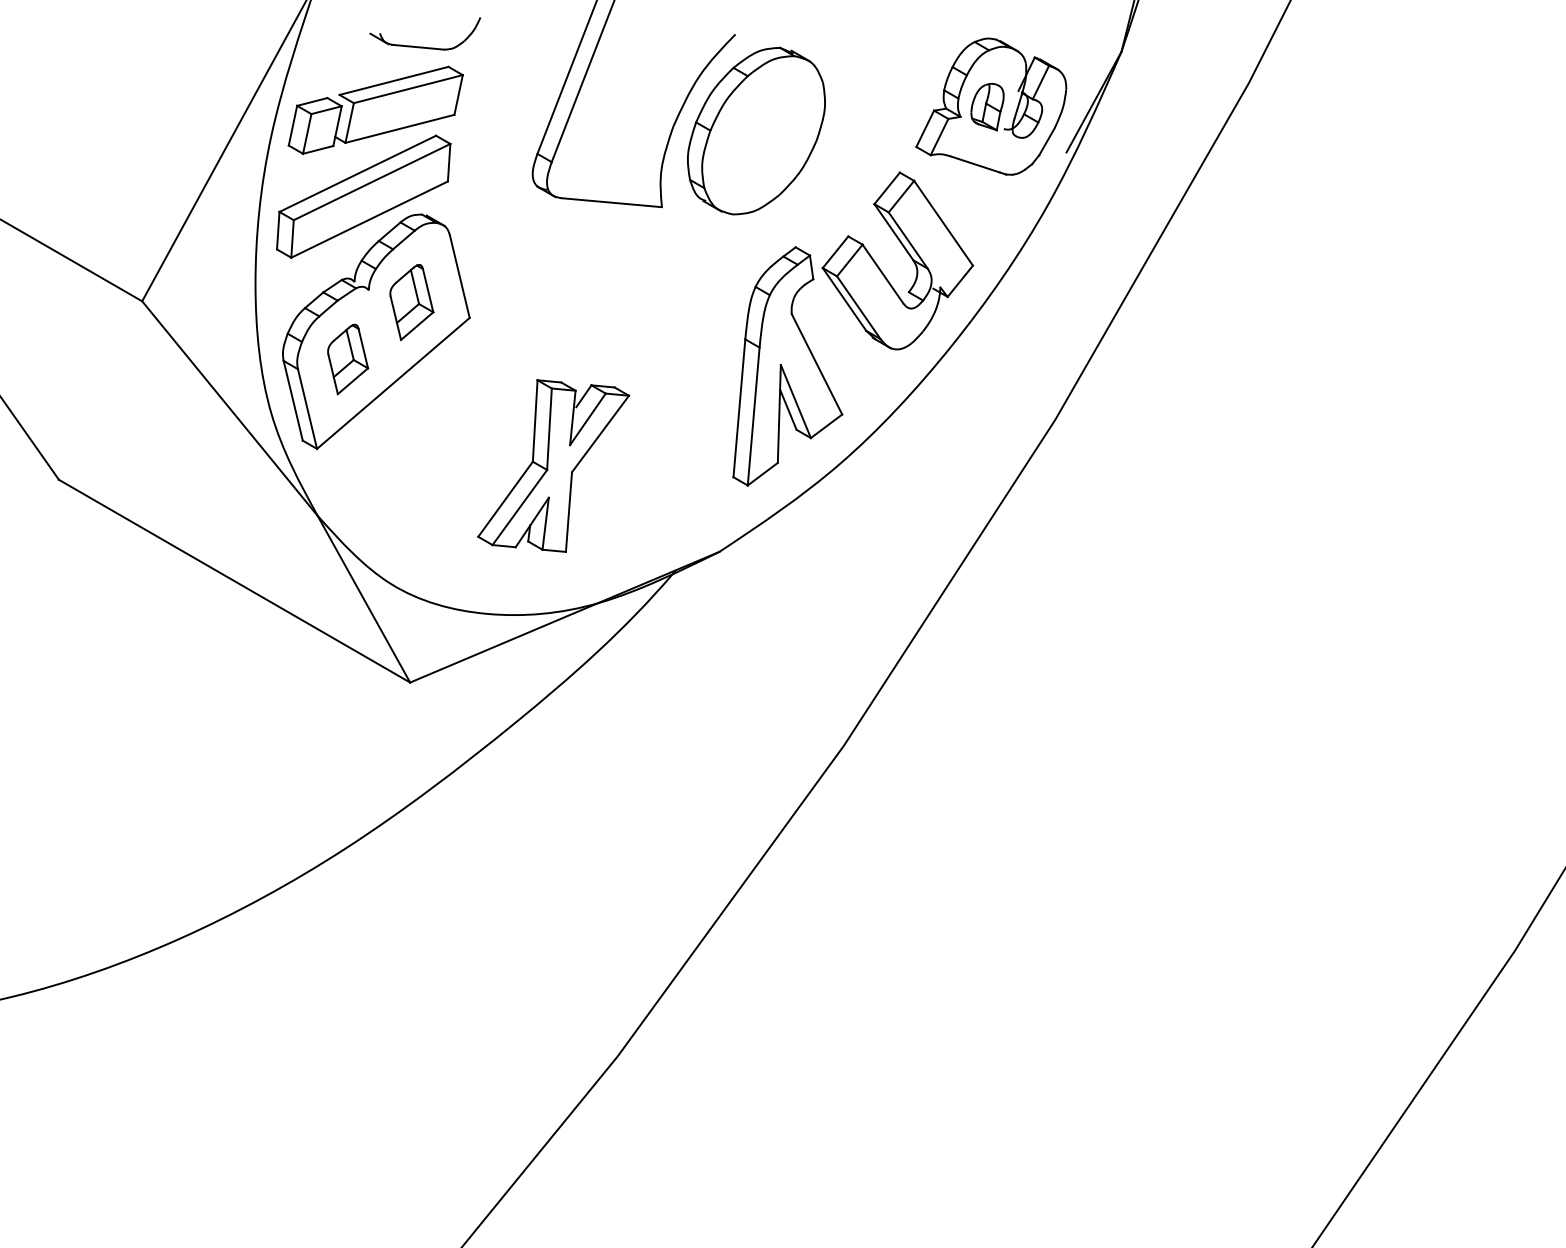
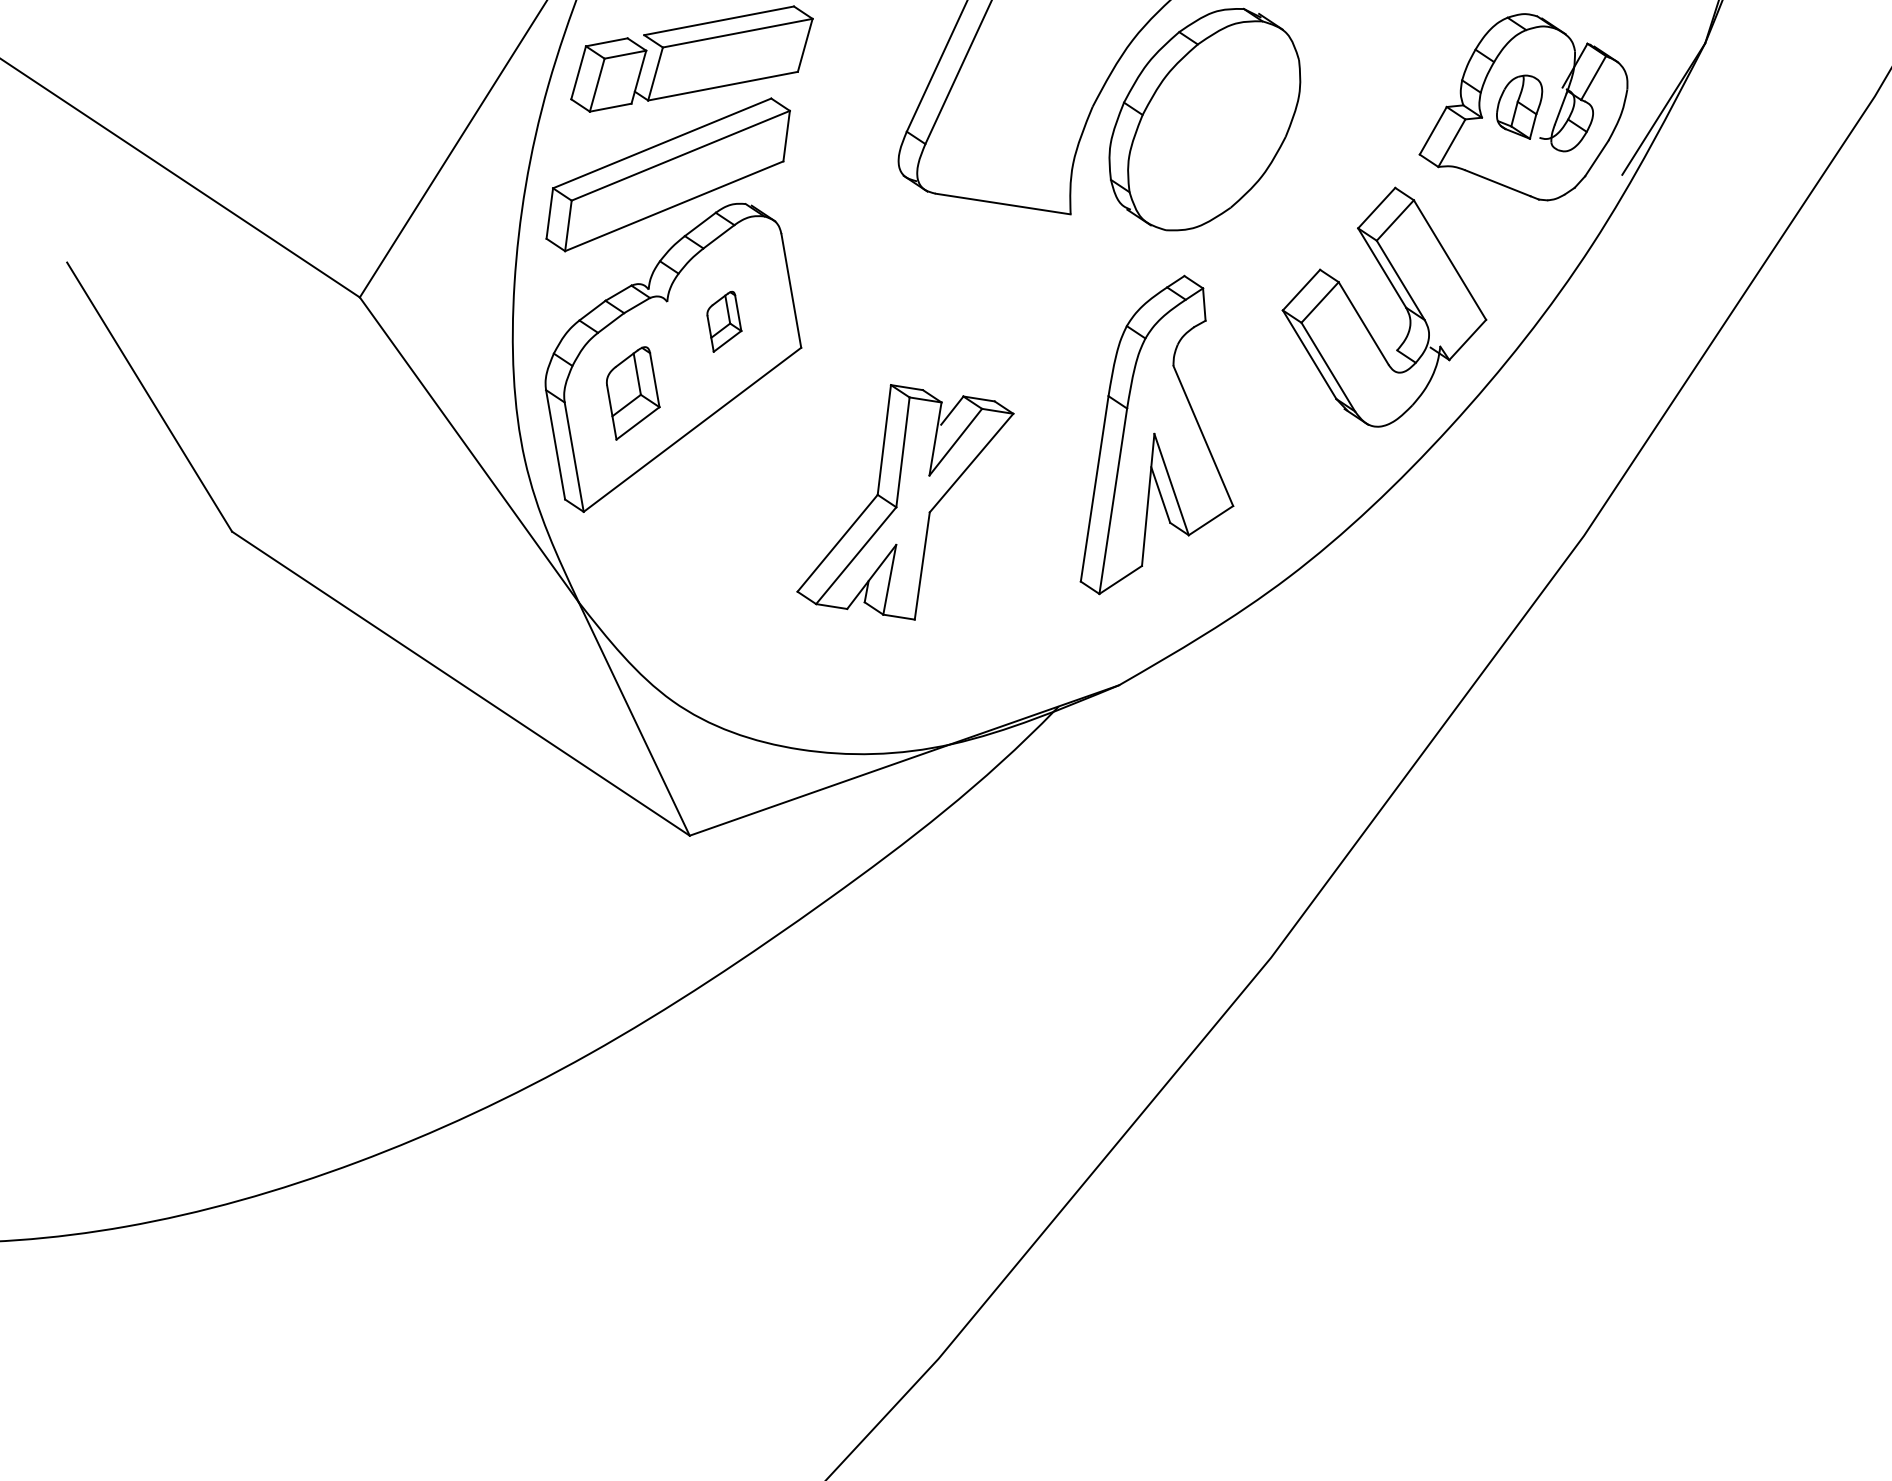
part: (411, 302) -> (723, 321), size x0.6
part: (787, 366) -> (1163, 436), moved
part: (553, 465) -> (905, 501), moved

